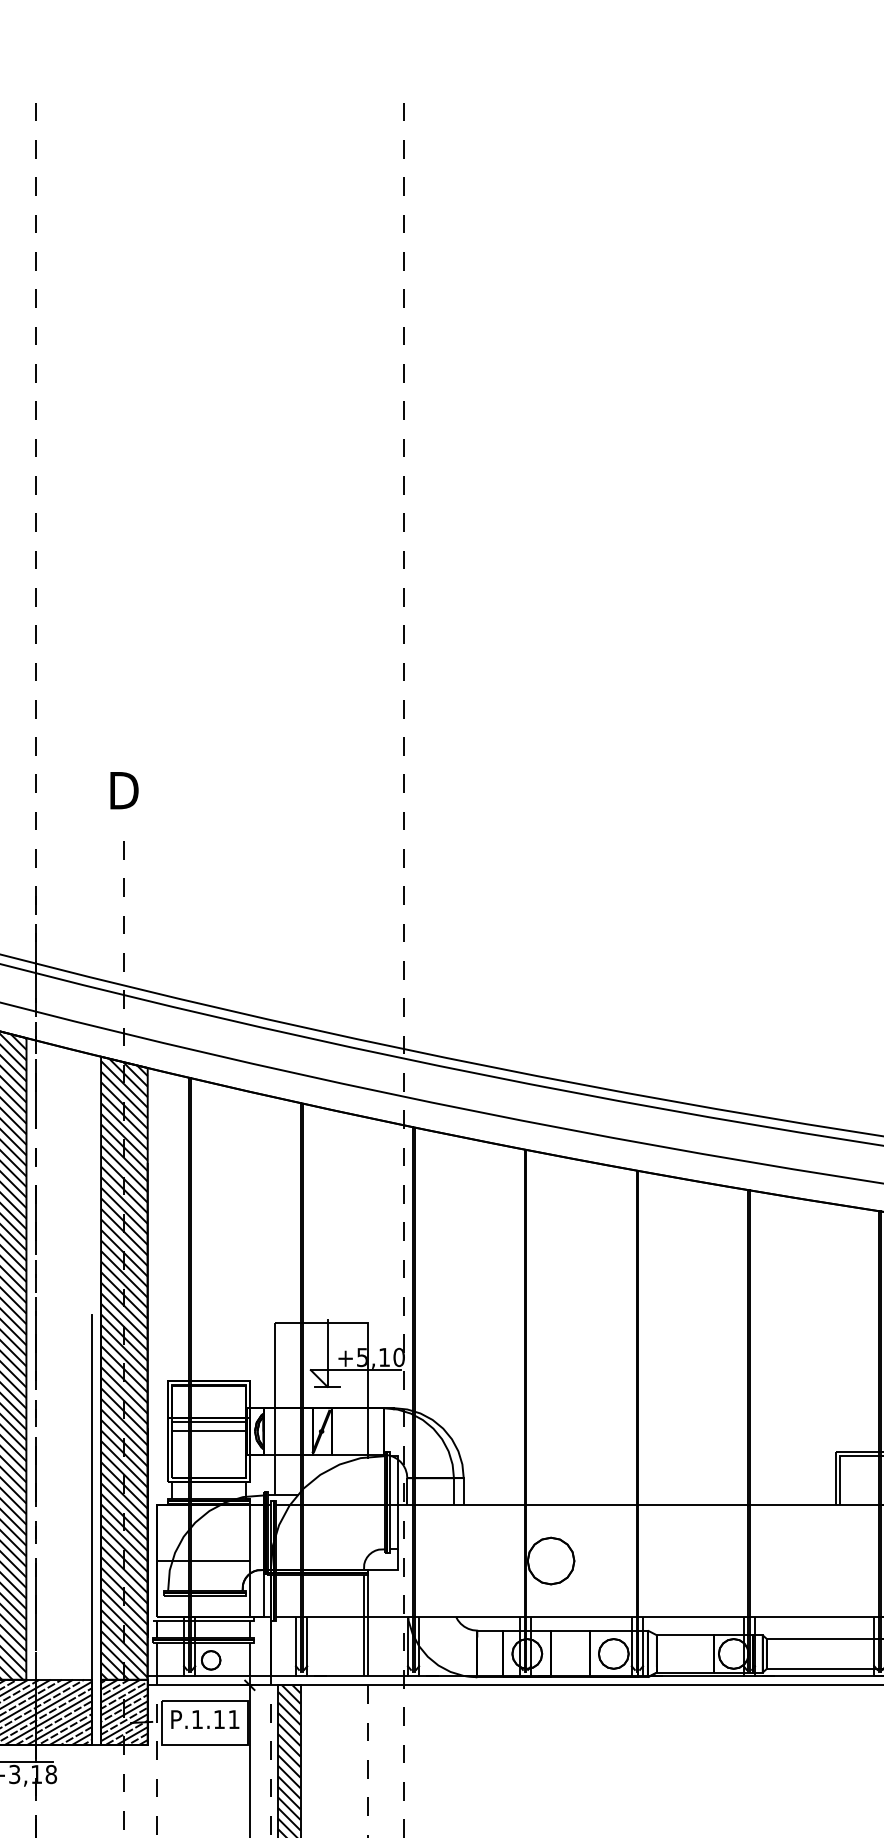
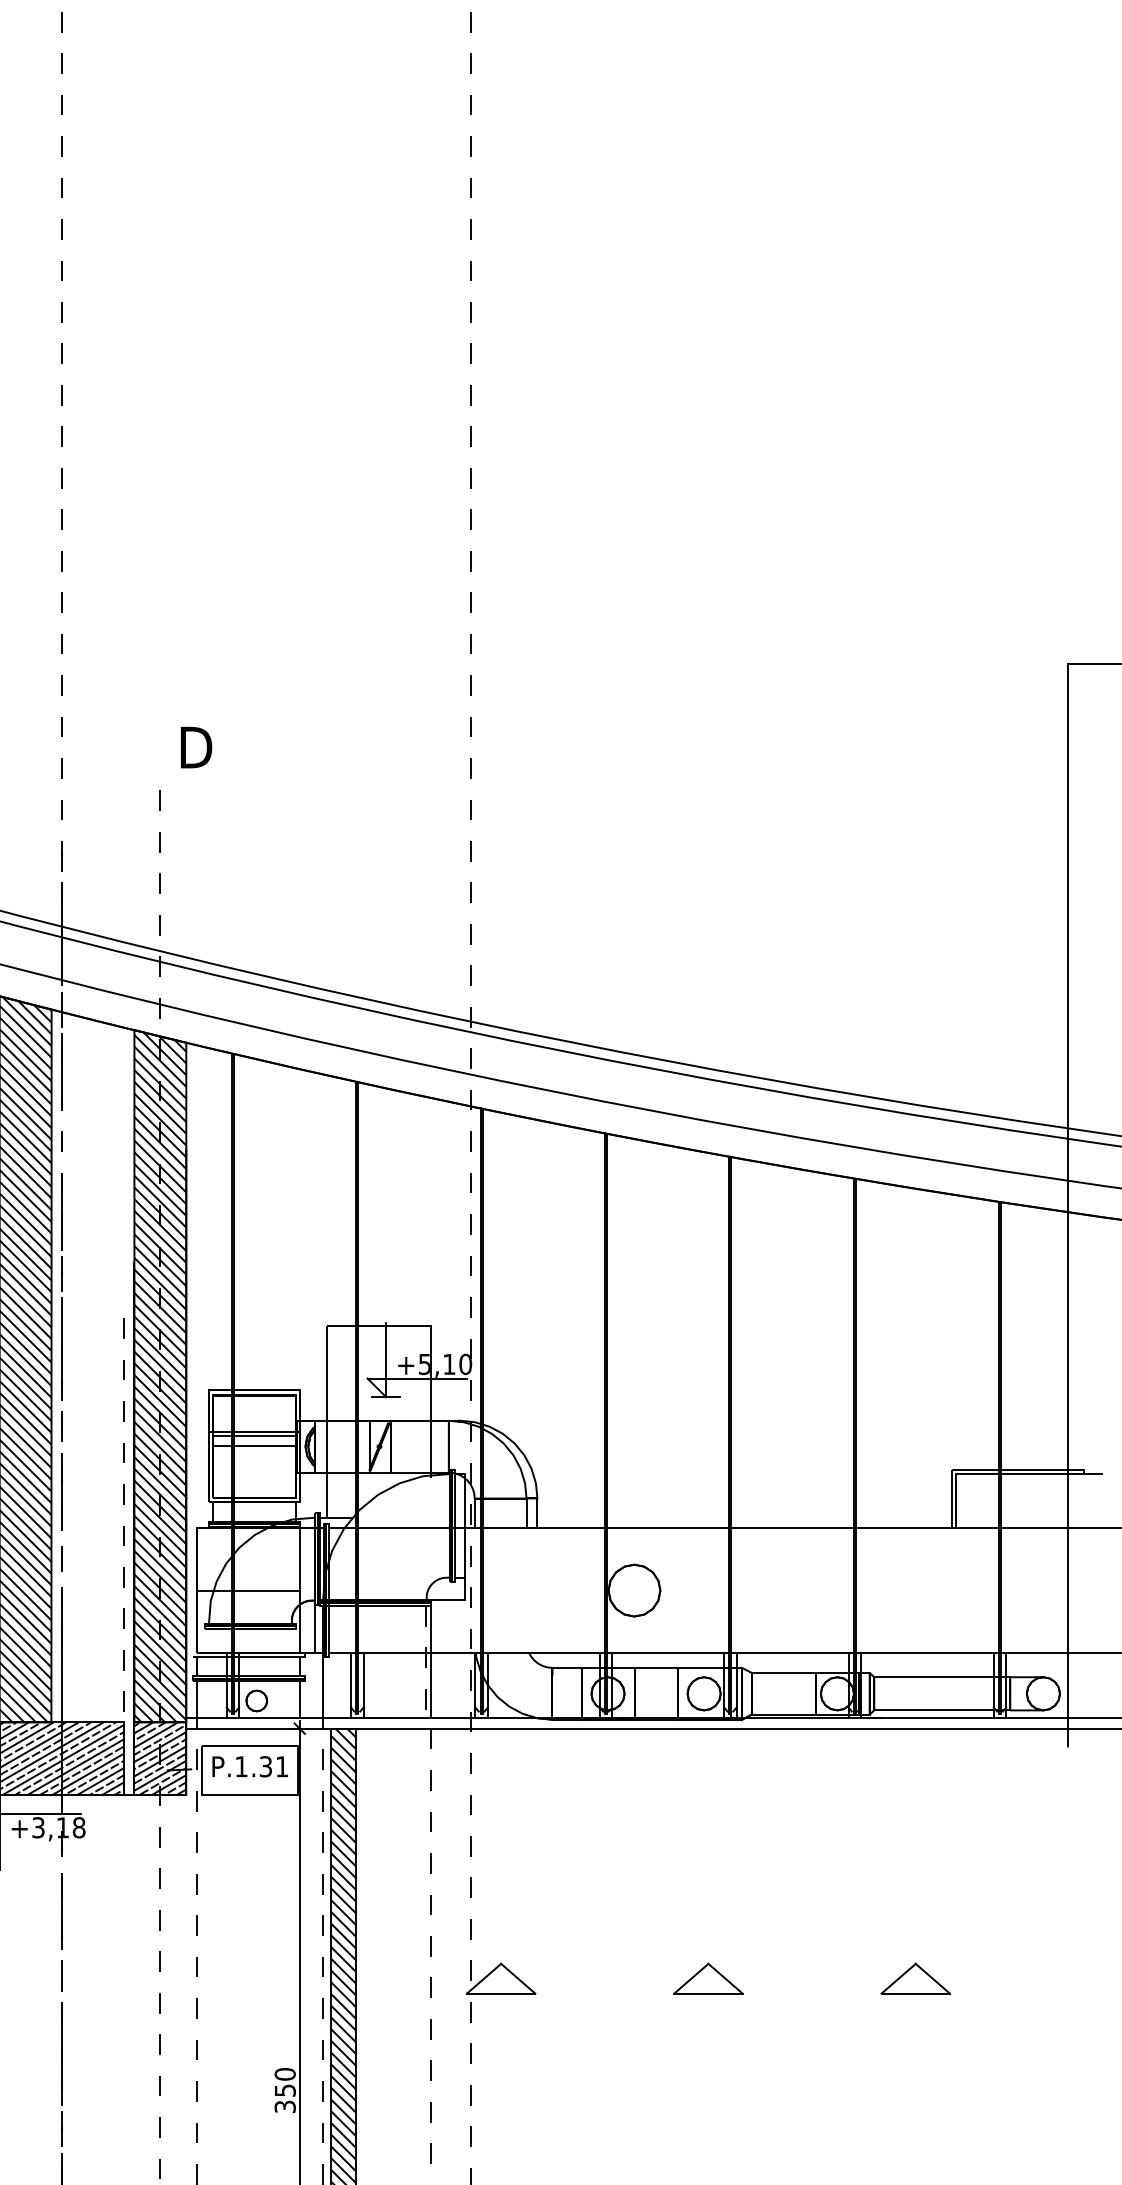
text: (124, 790) -> (196, 747), moved
line: (92, 1530) -> (124, 1556), solid -> dashed
line: (363, 1625) -> (426, 1662), solid -> dashed
text: (219, 1719) -> (265, 1766), P.1.11 -> P.1.31

